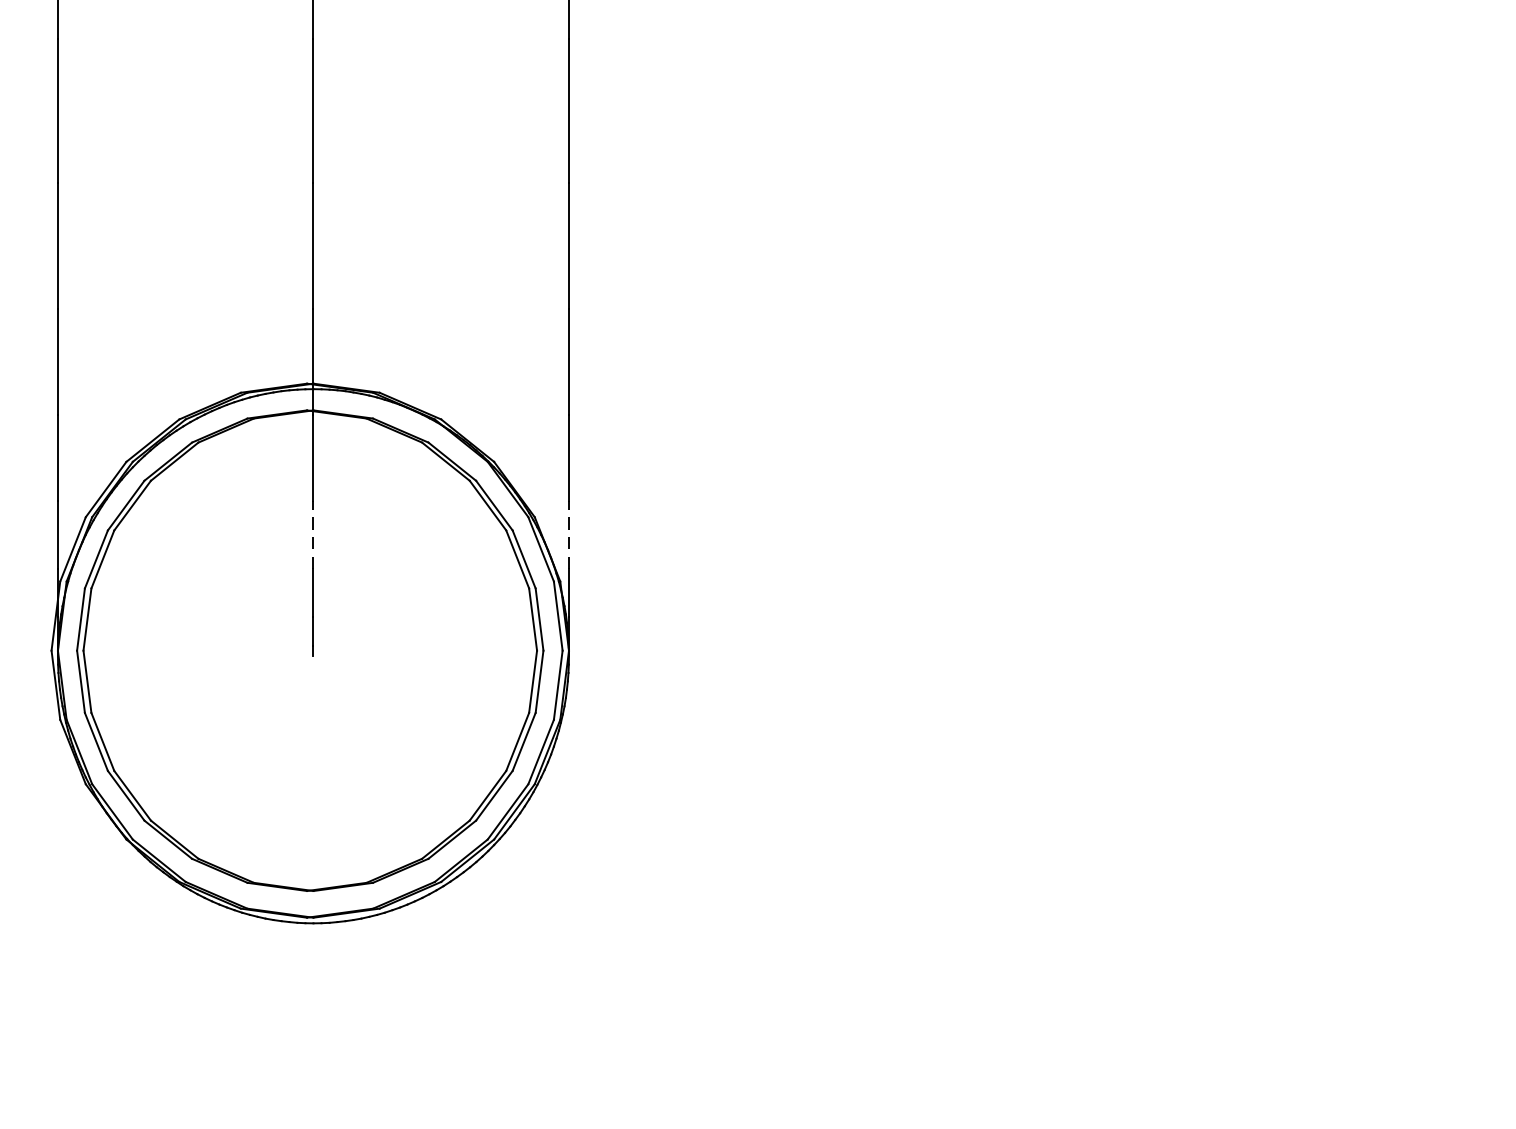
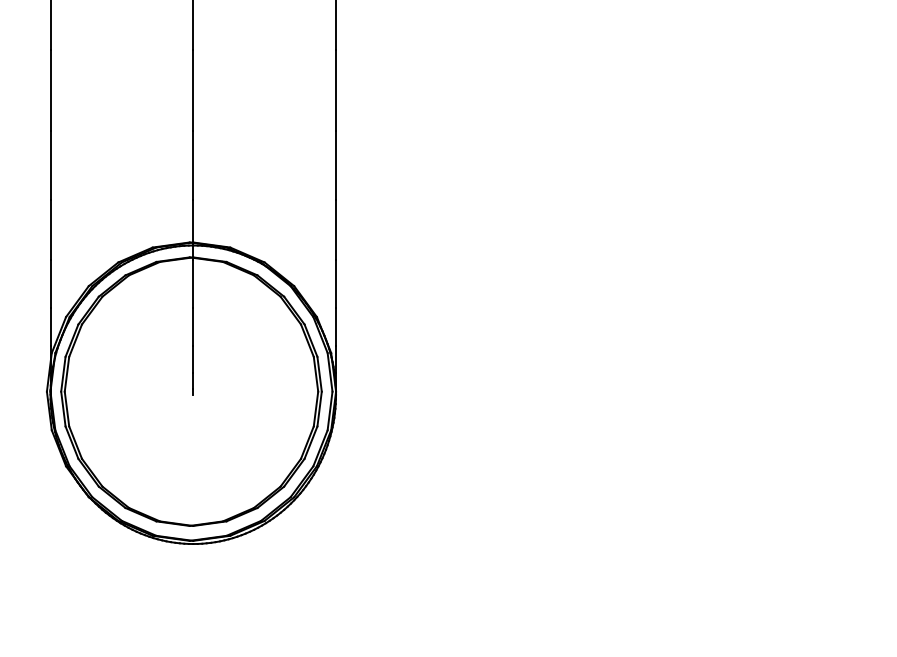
line: (313, 535) -> (193, 327), dashed -> solid
line: (569, 535) -> (336, 327), dashed -> solid

